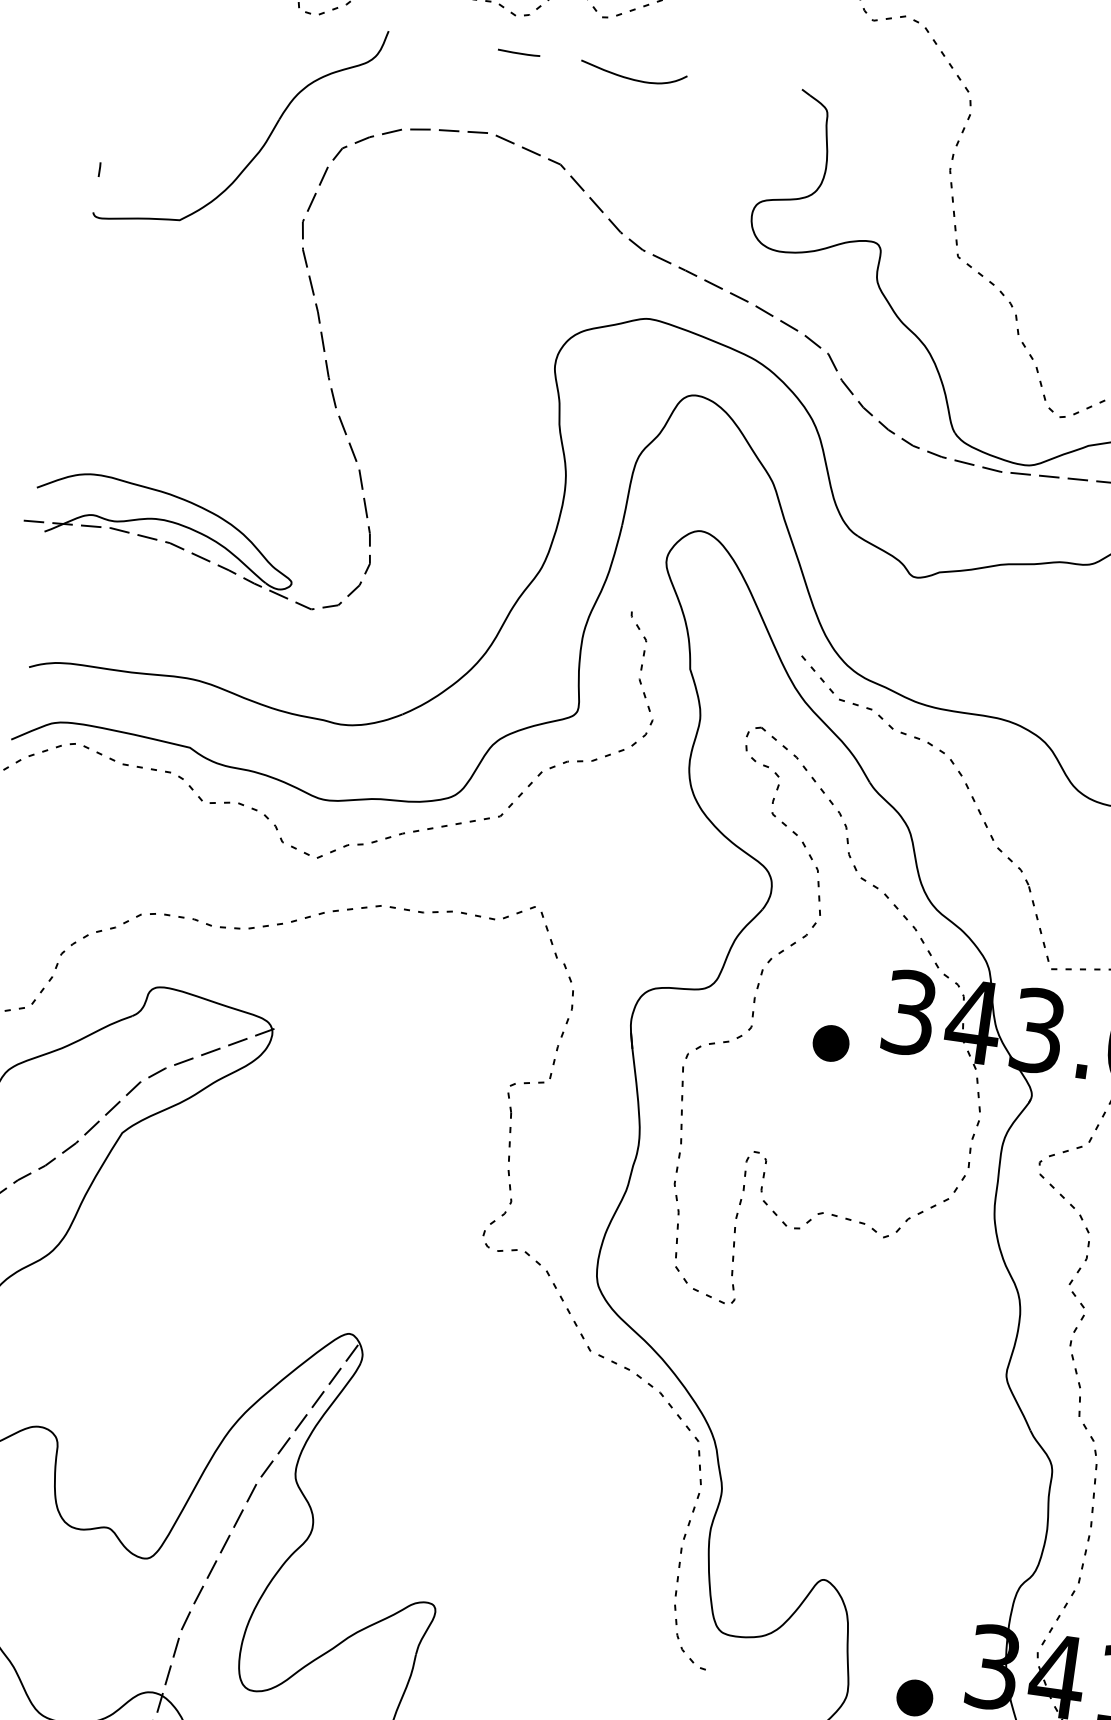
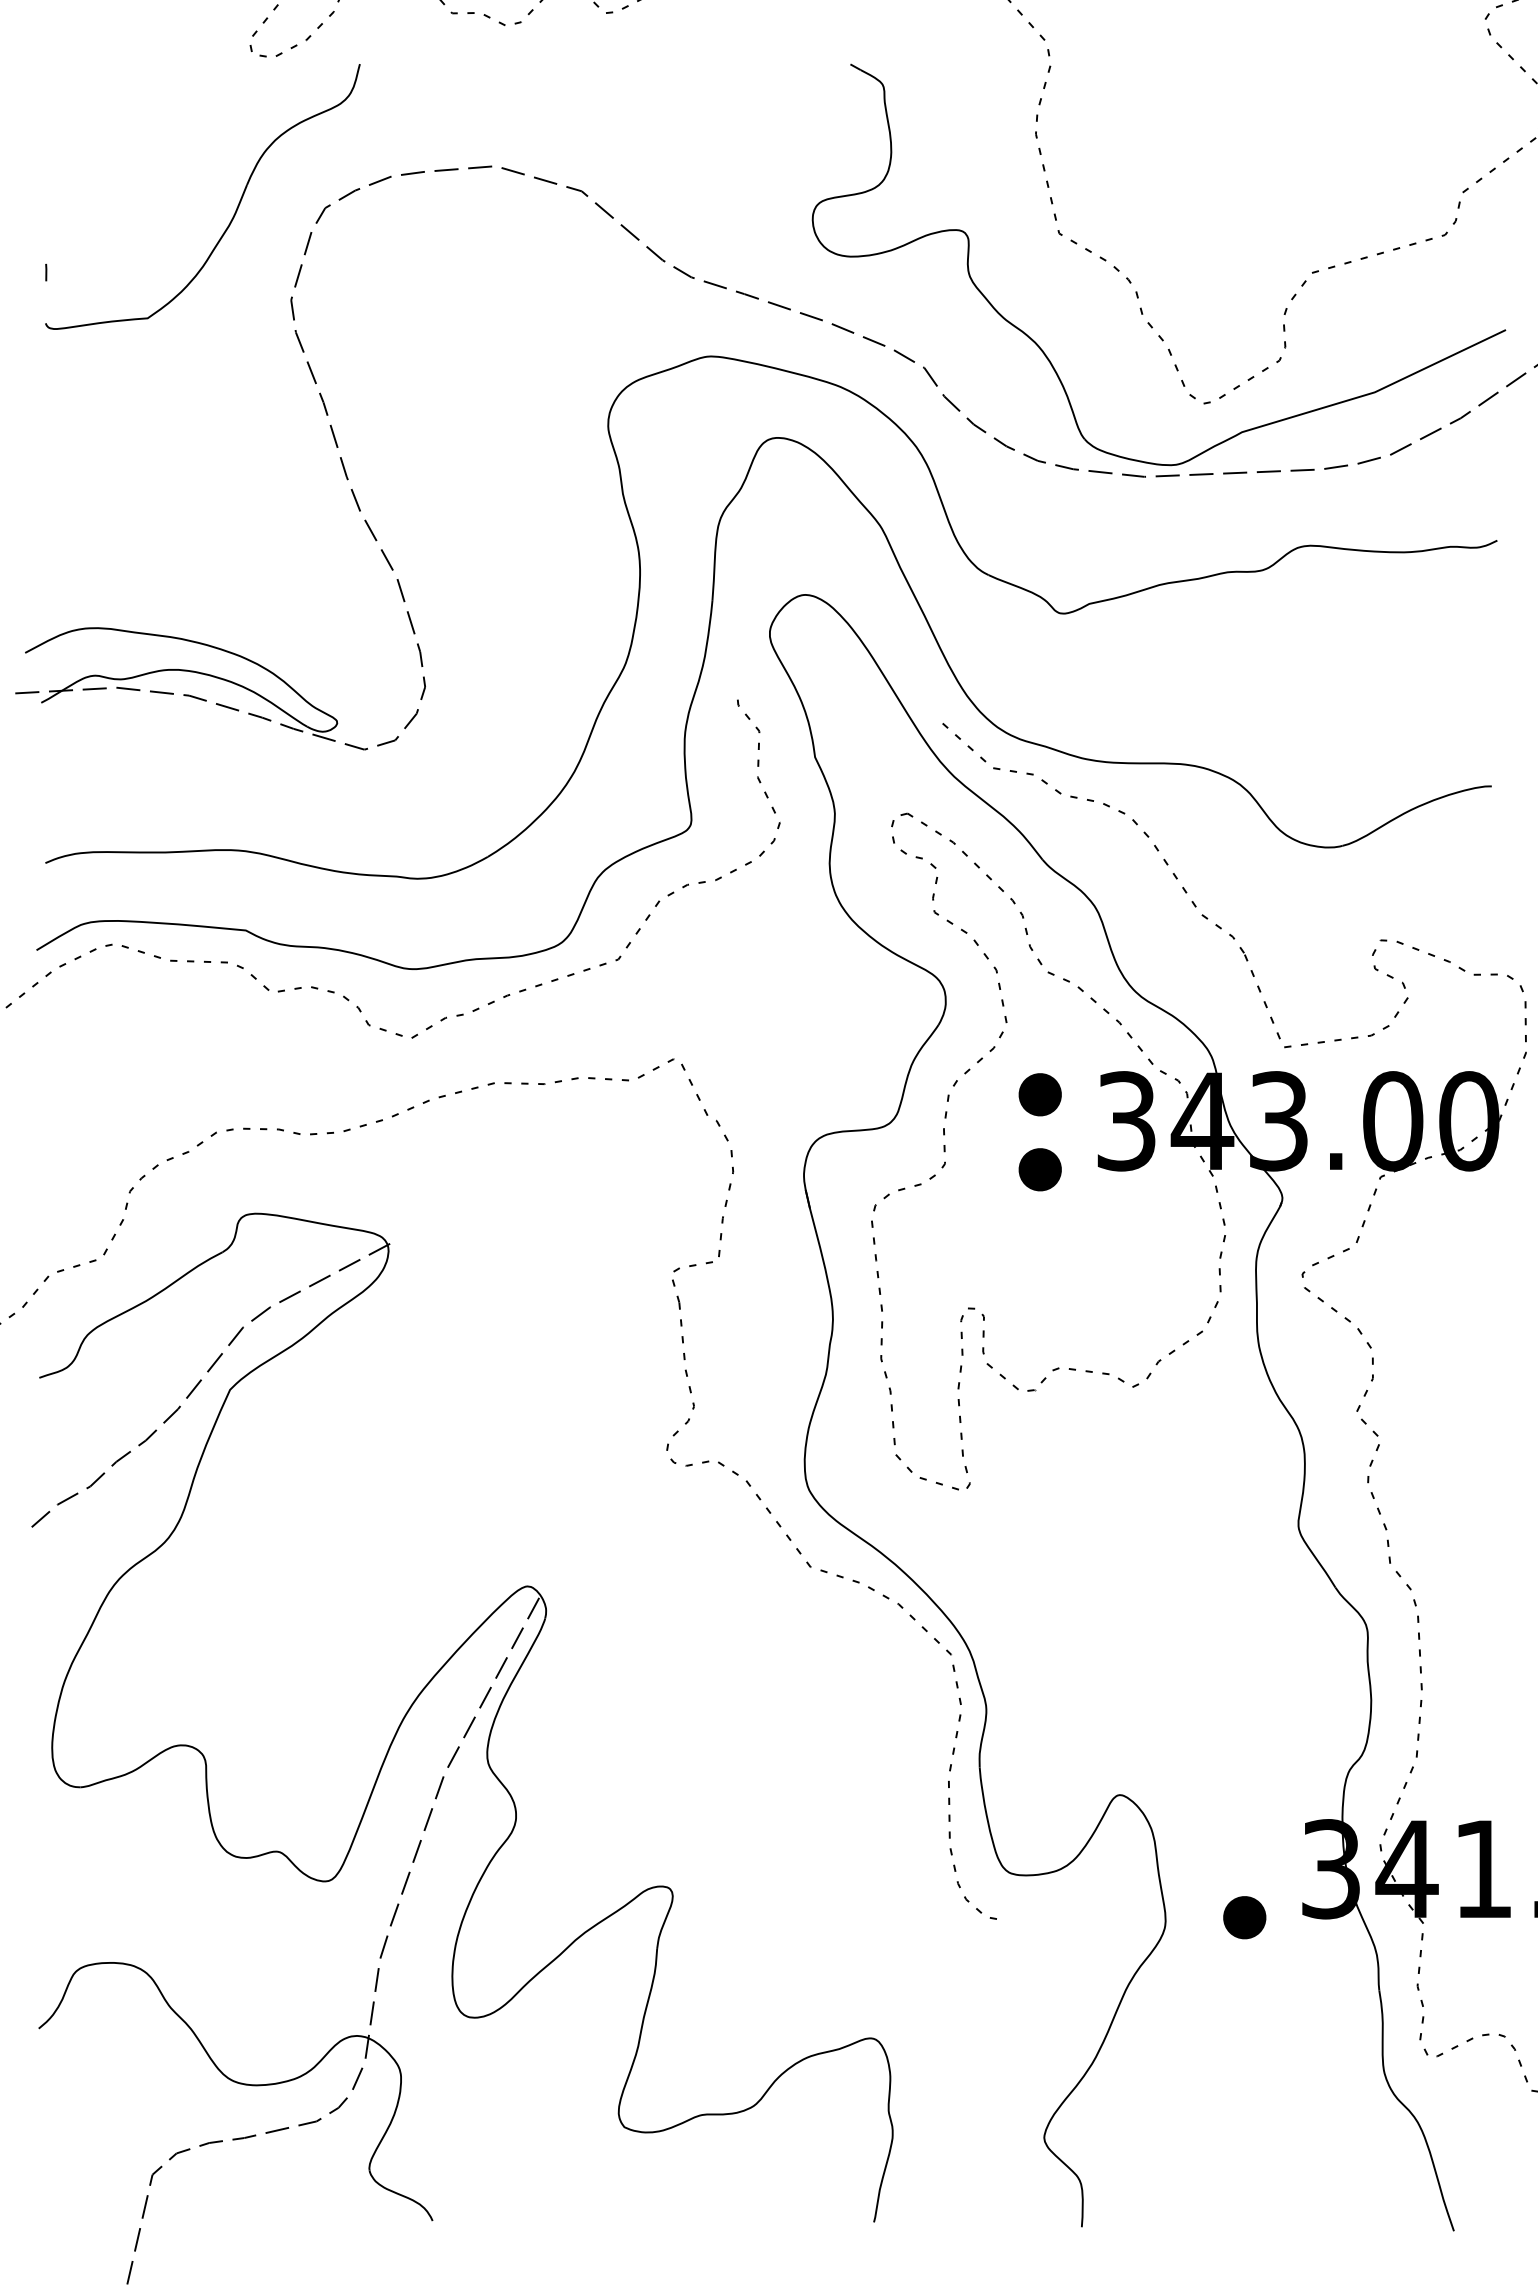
line: (519, 52) -> (515, 67), removed
curve: (632, 78) -> (651, 79), removed
part: (839, 979) -> (1039, 1094), added

